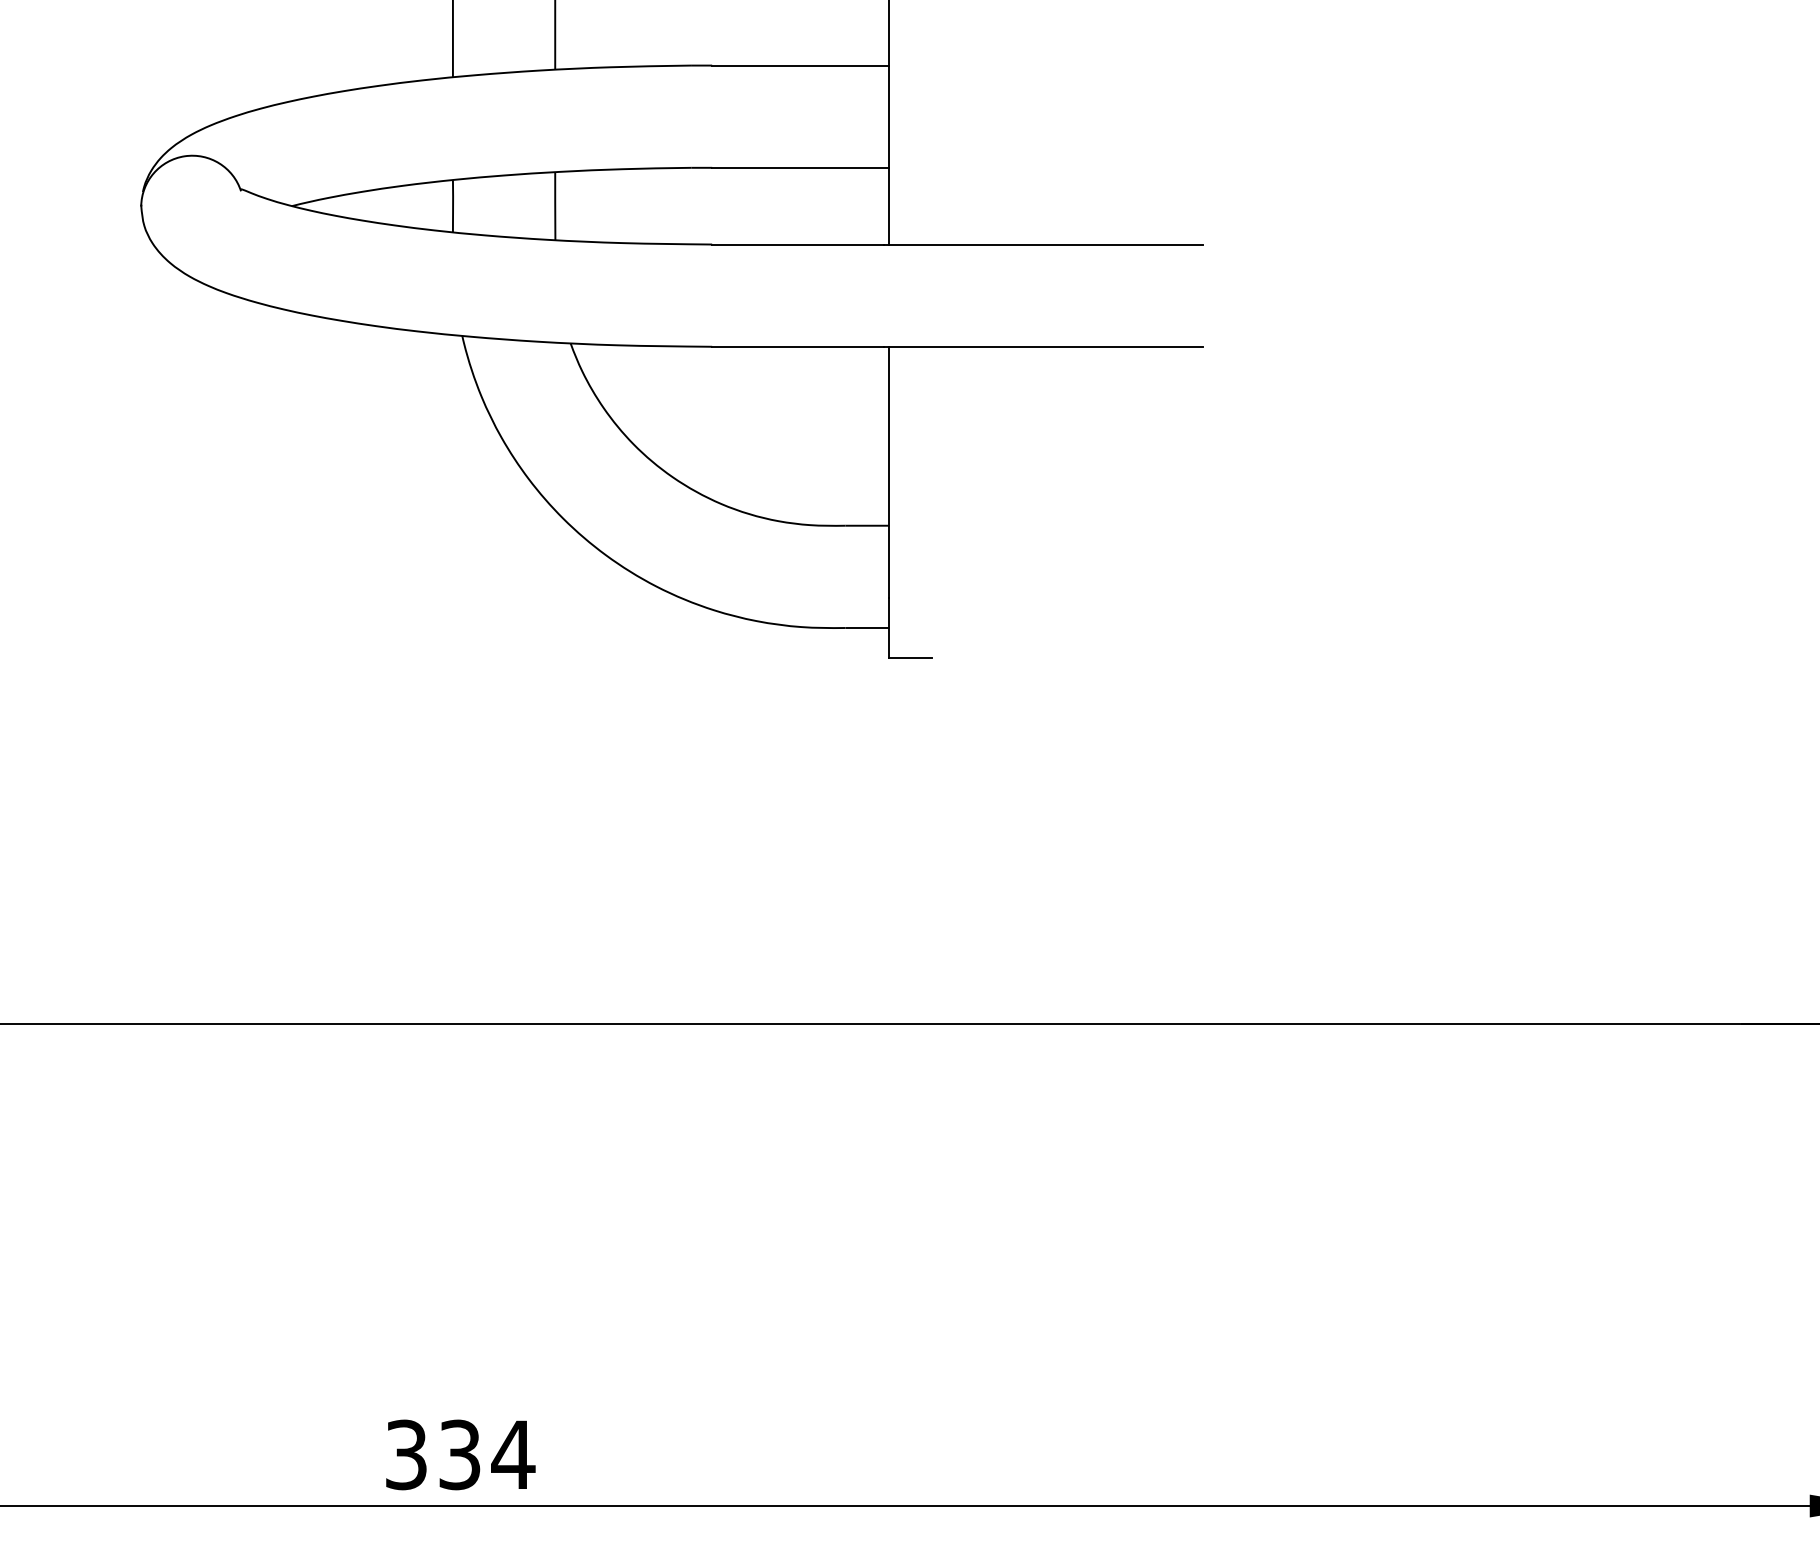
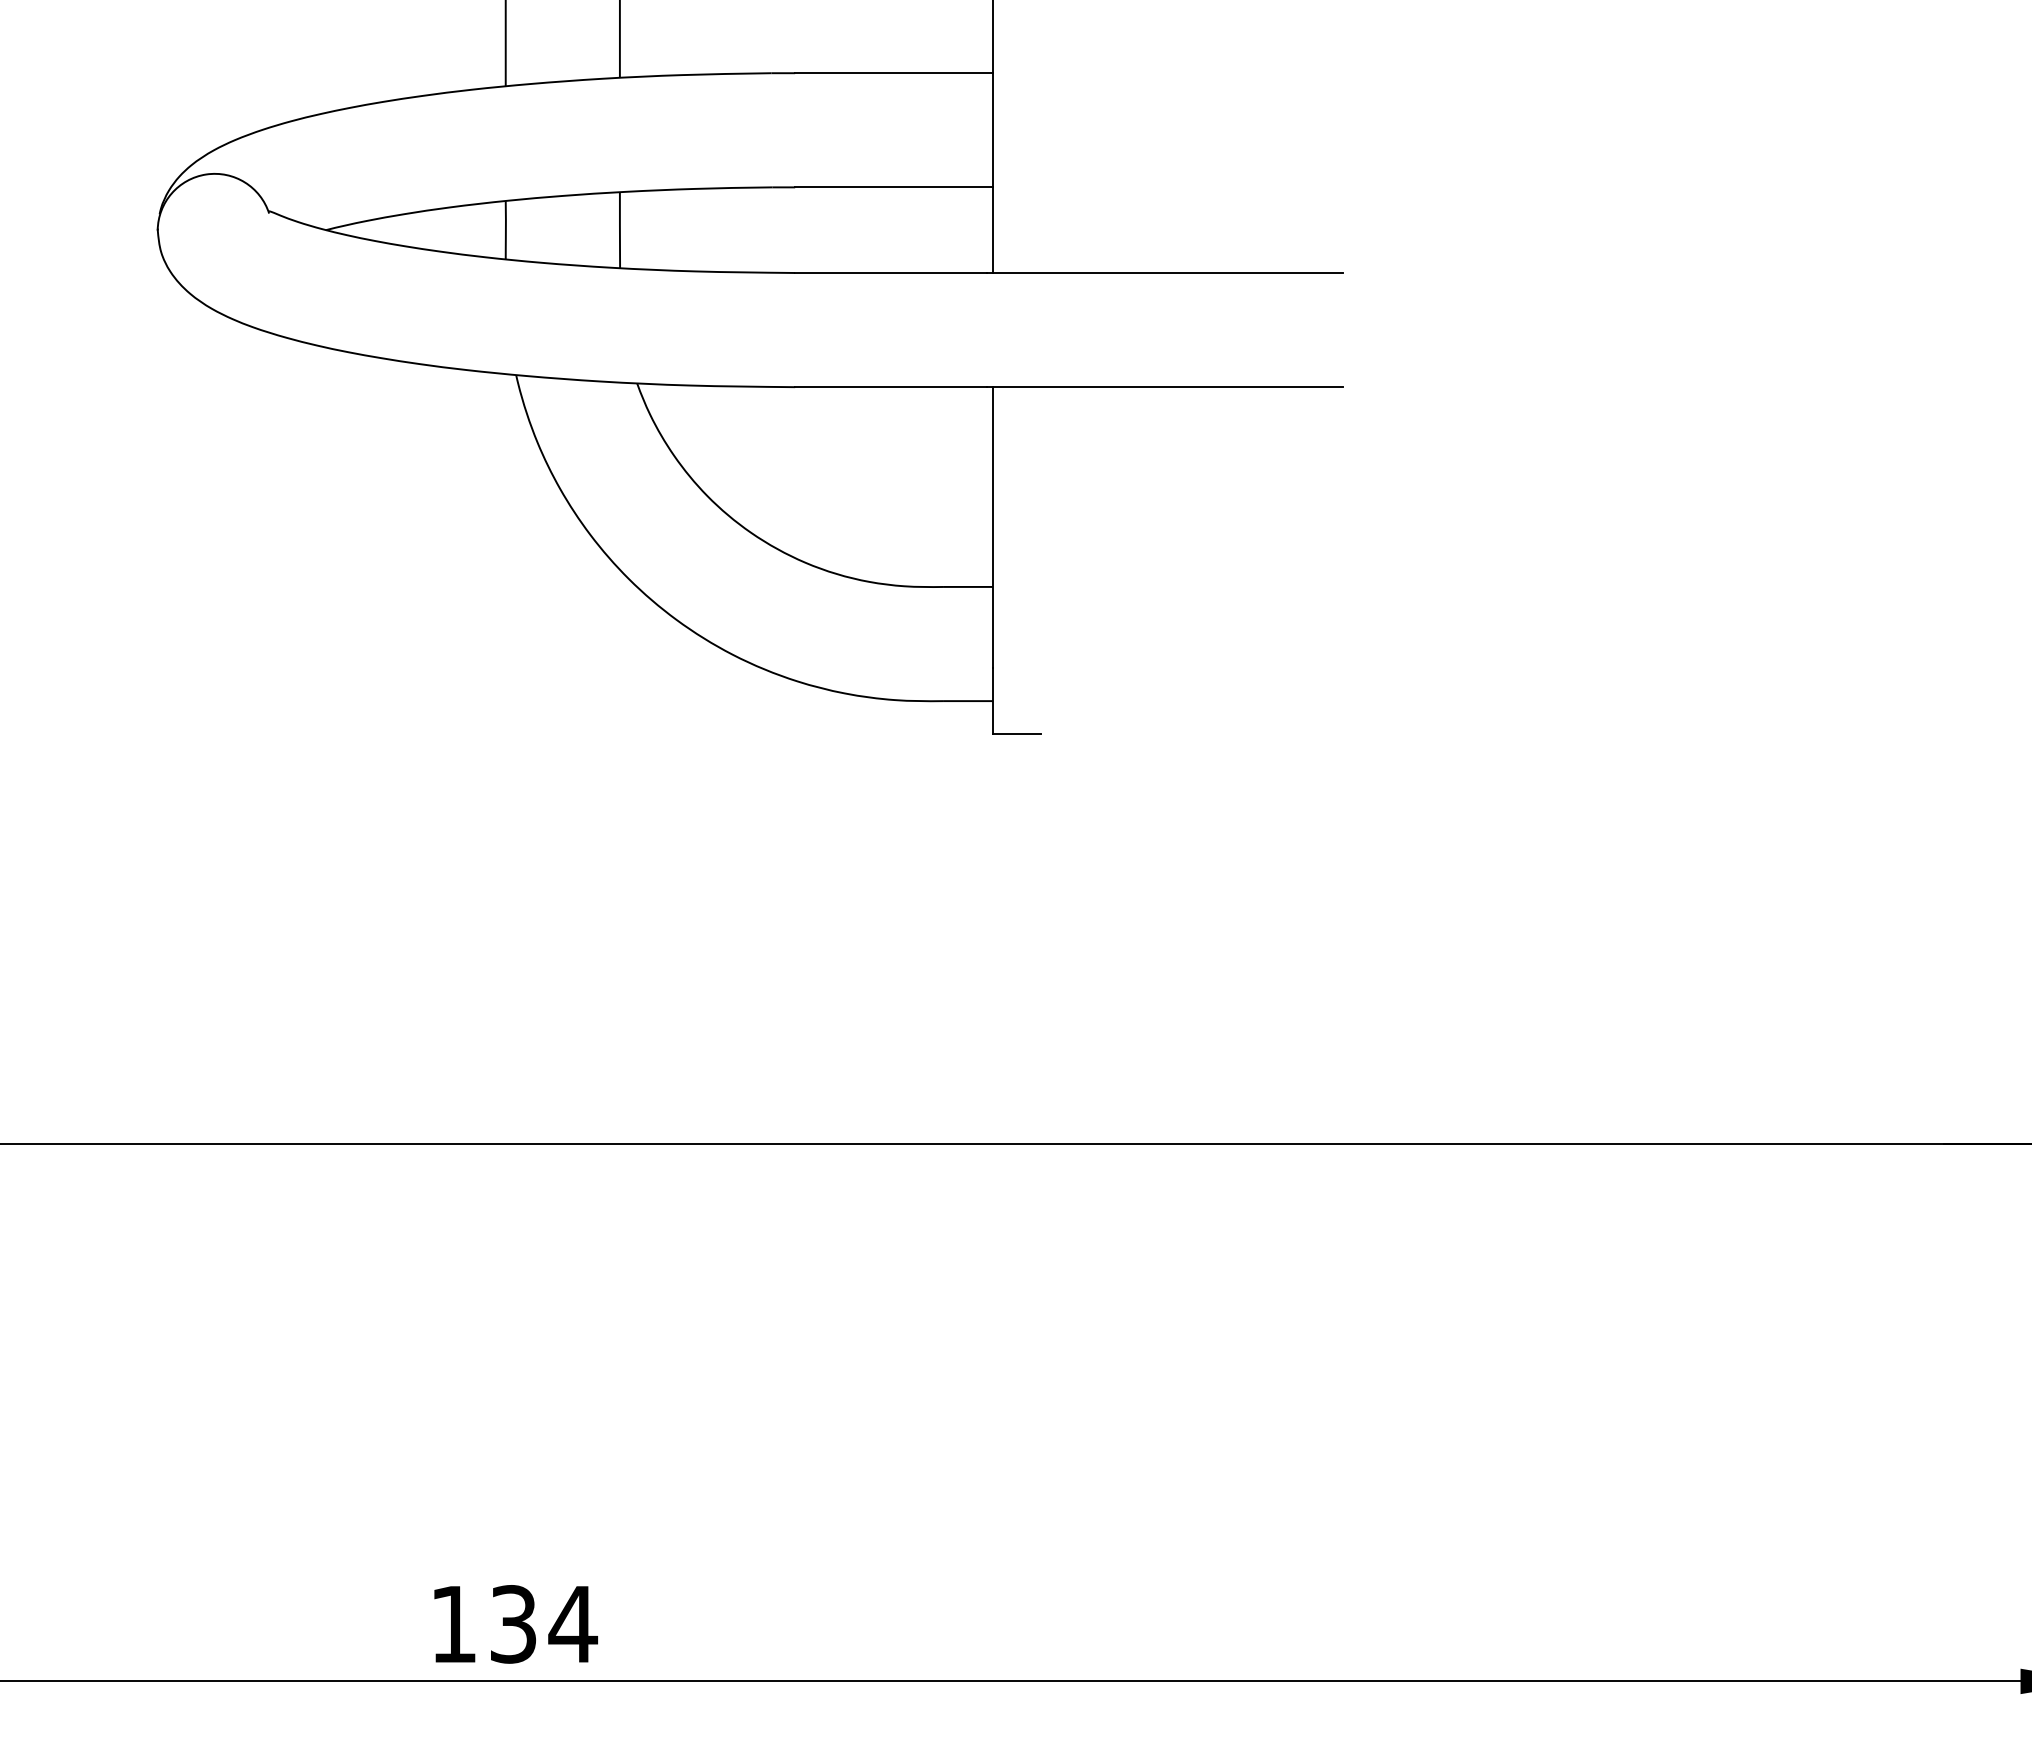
text: (406, 1455) -> (453, 1624), 334 -> 134

